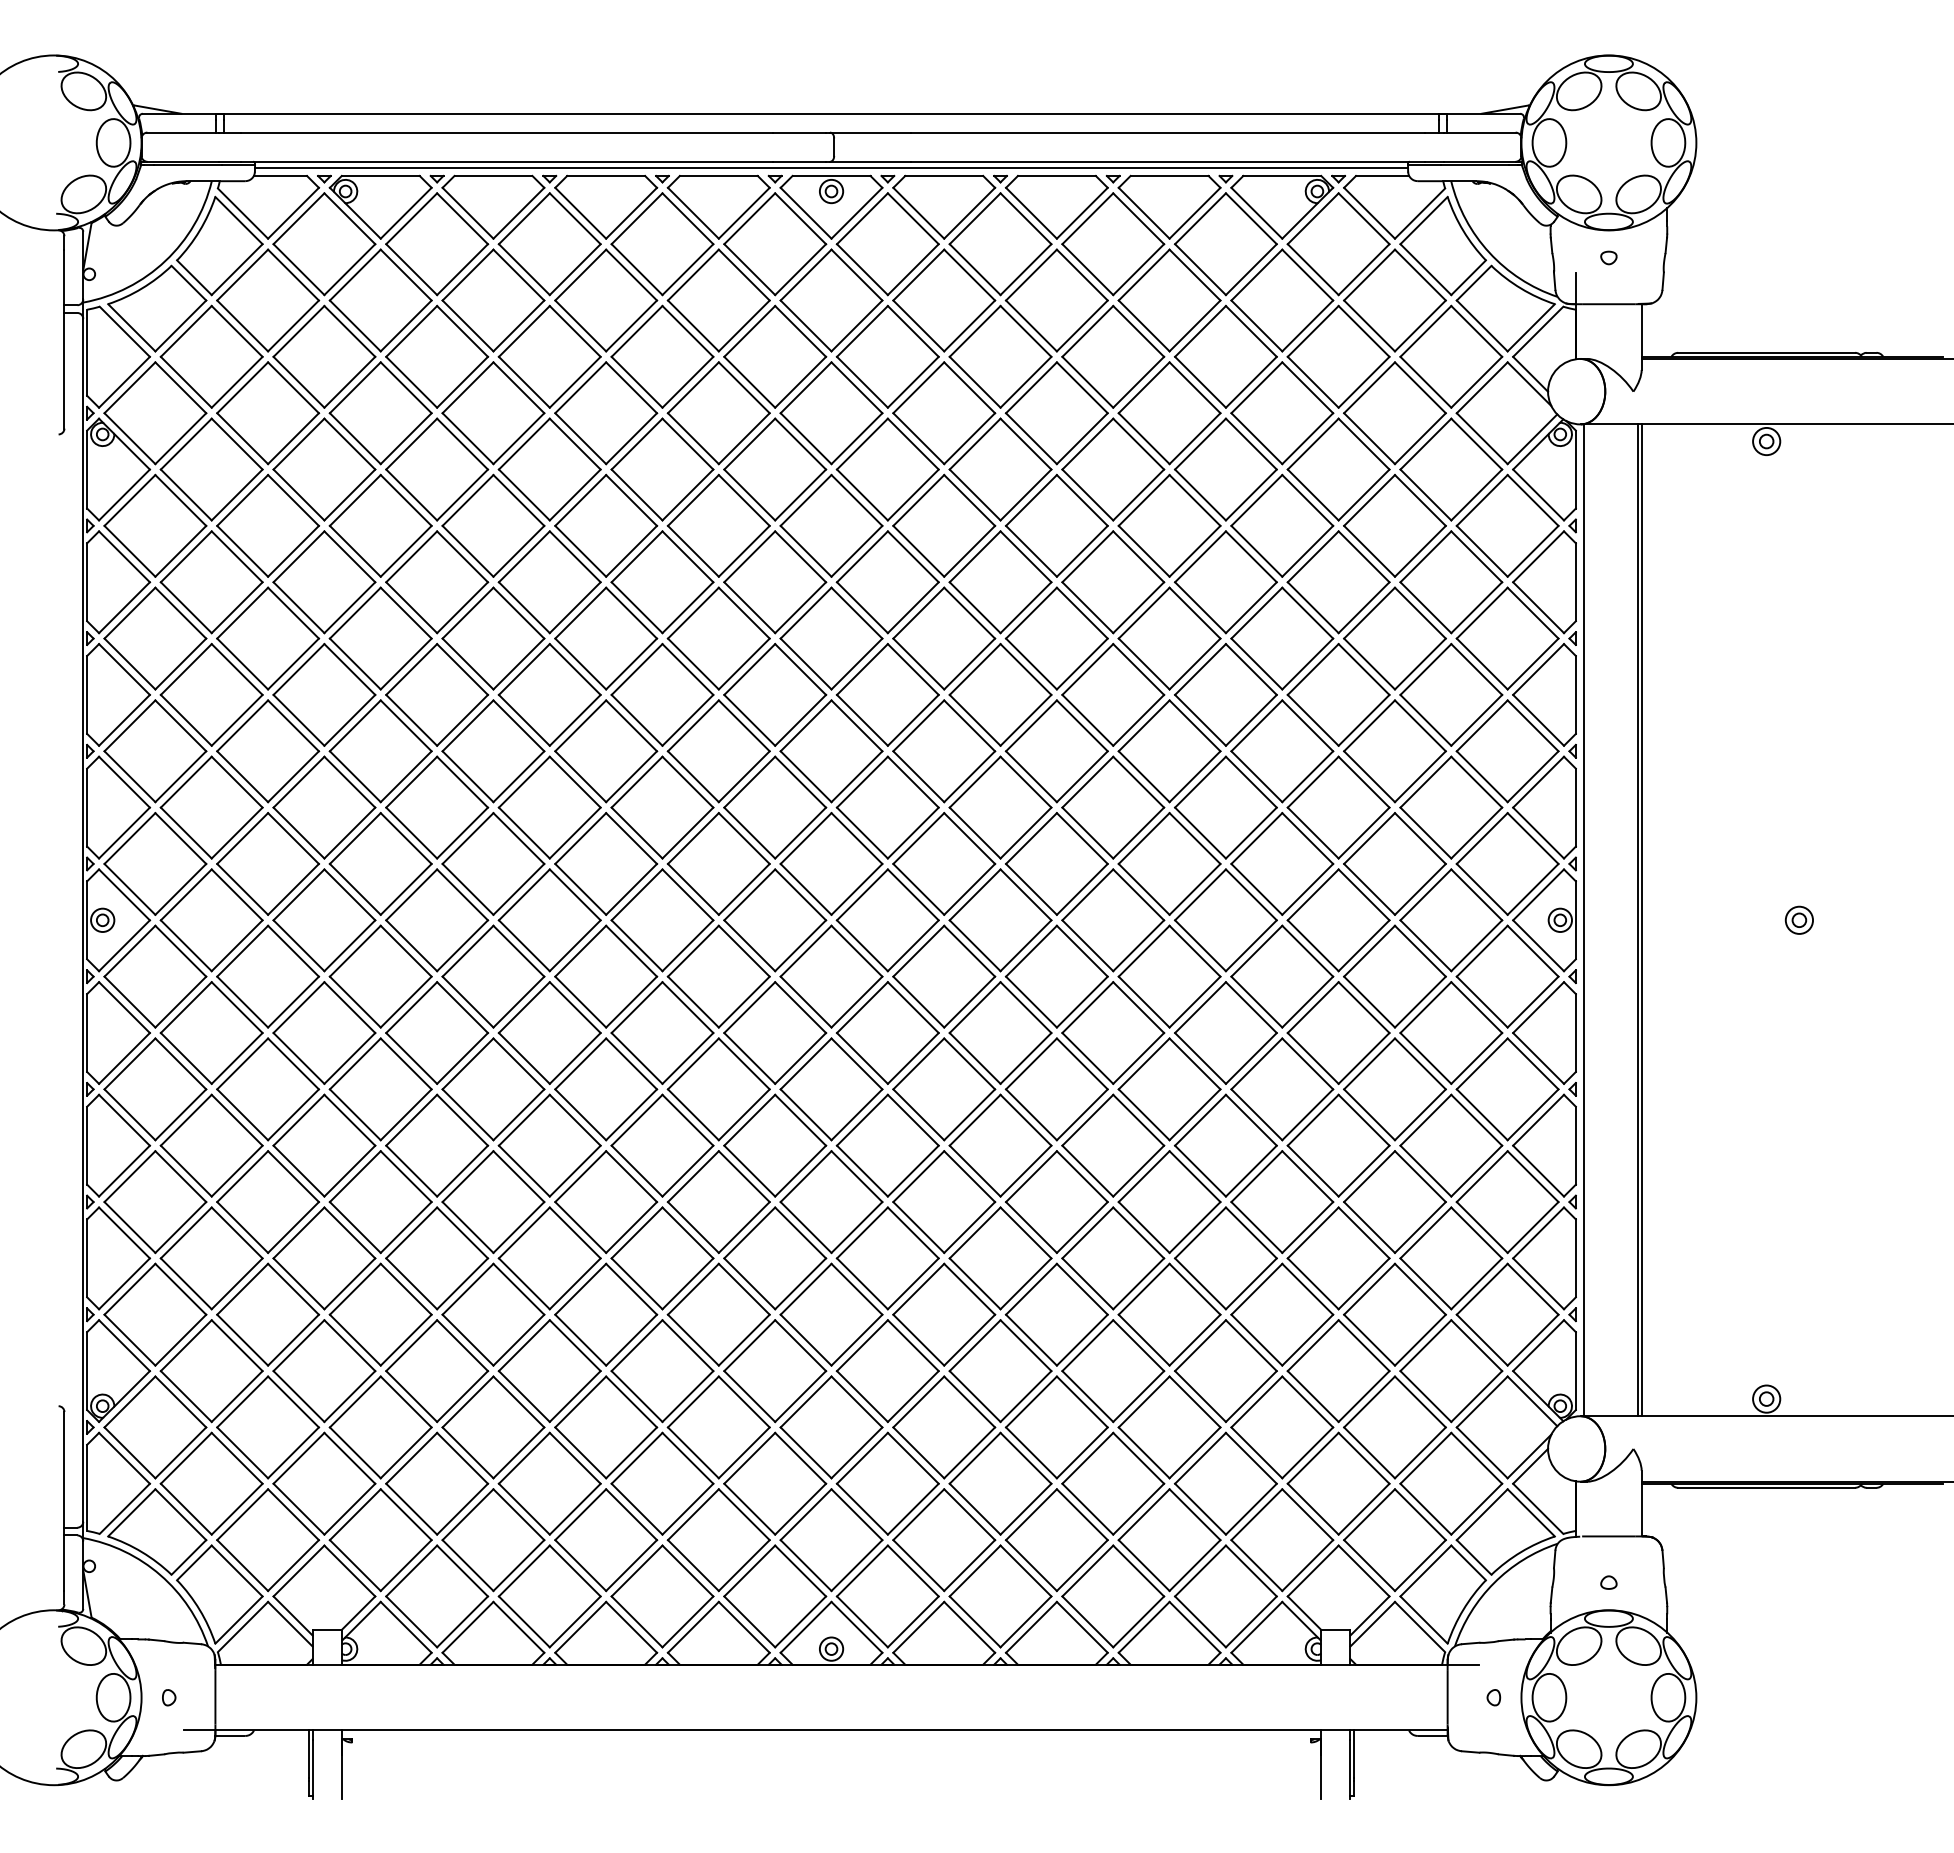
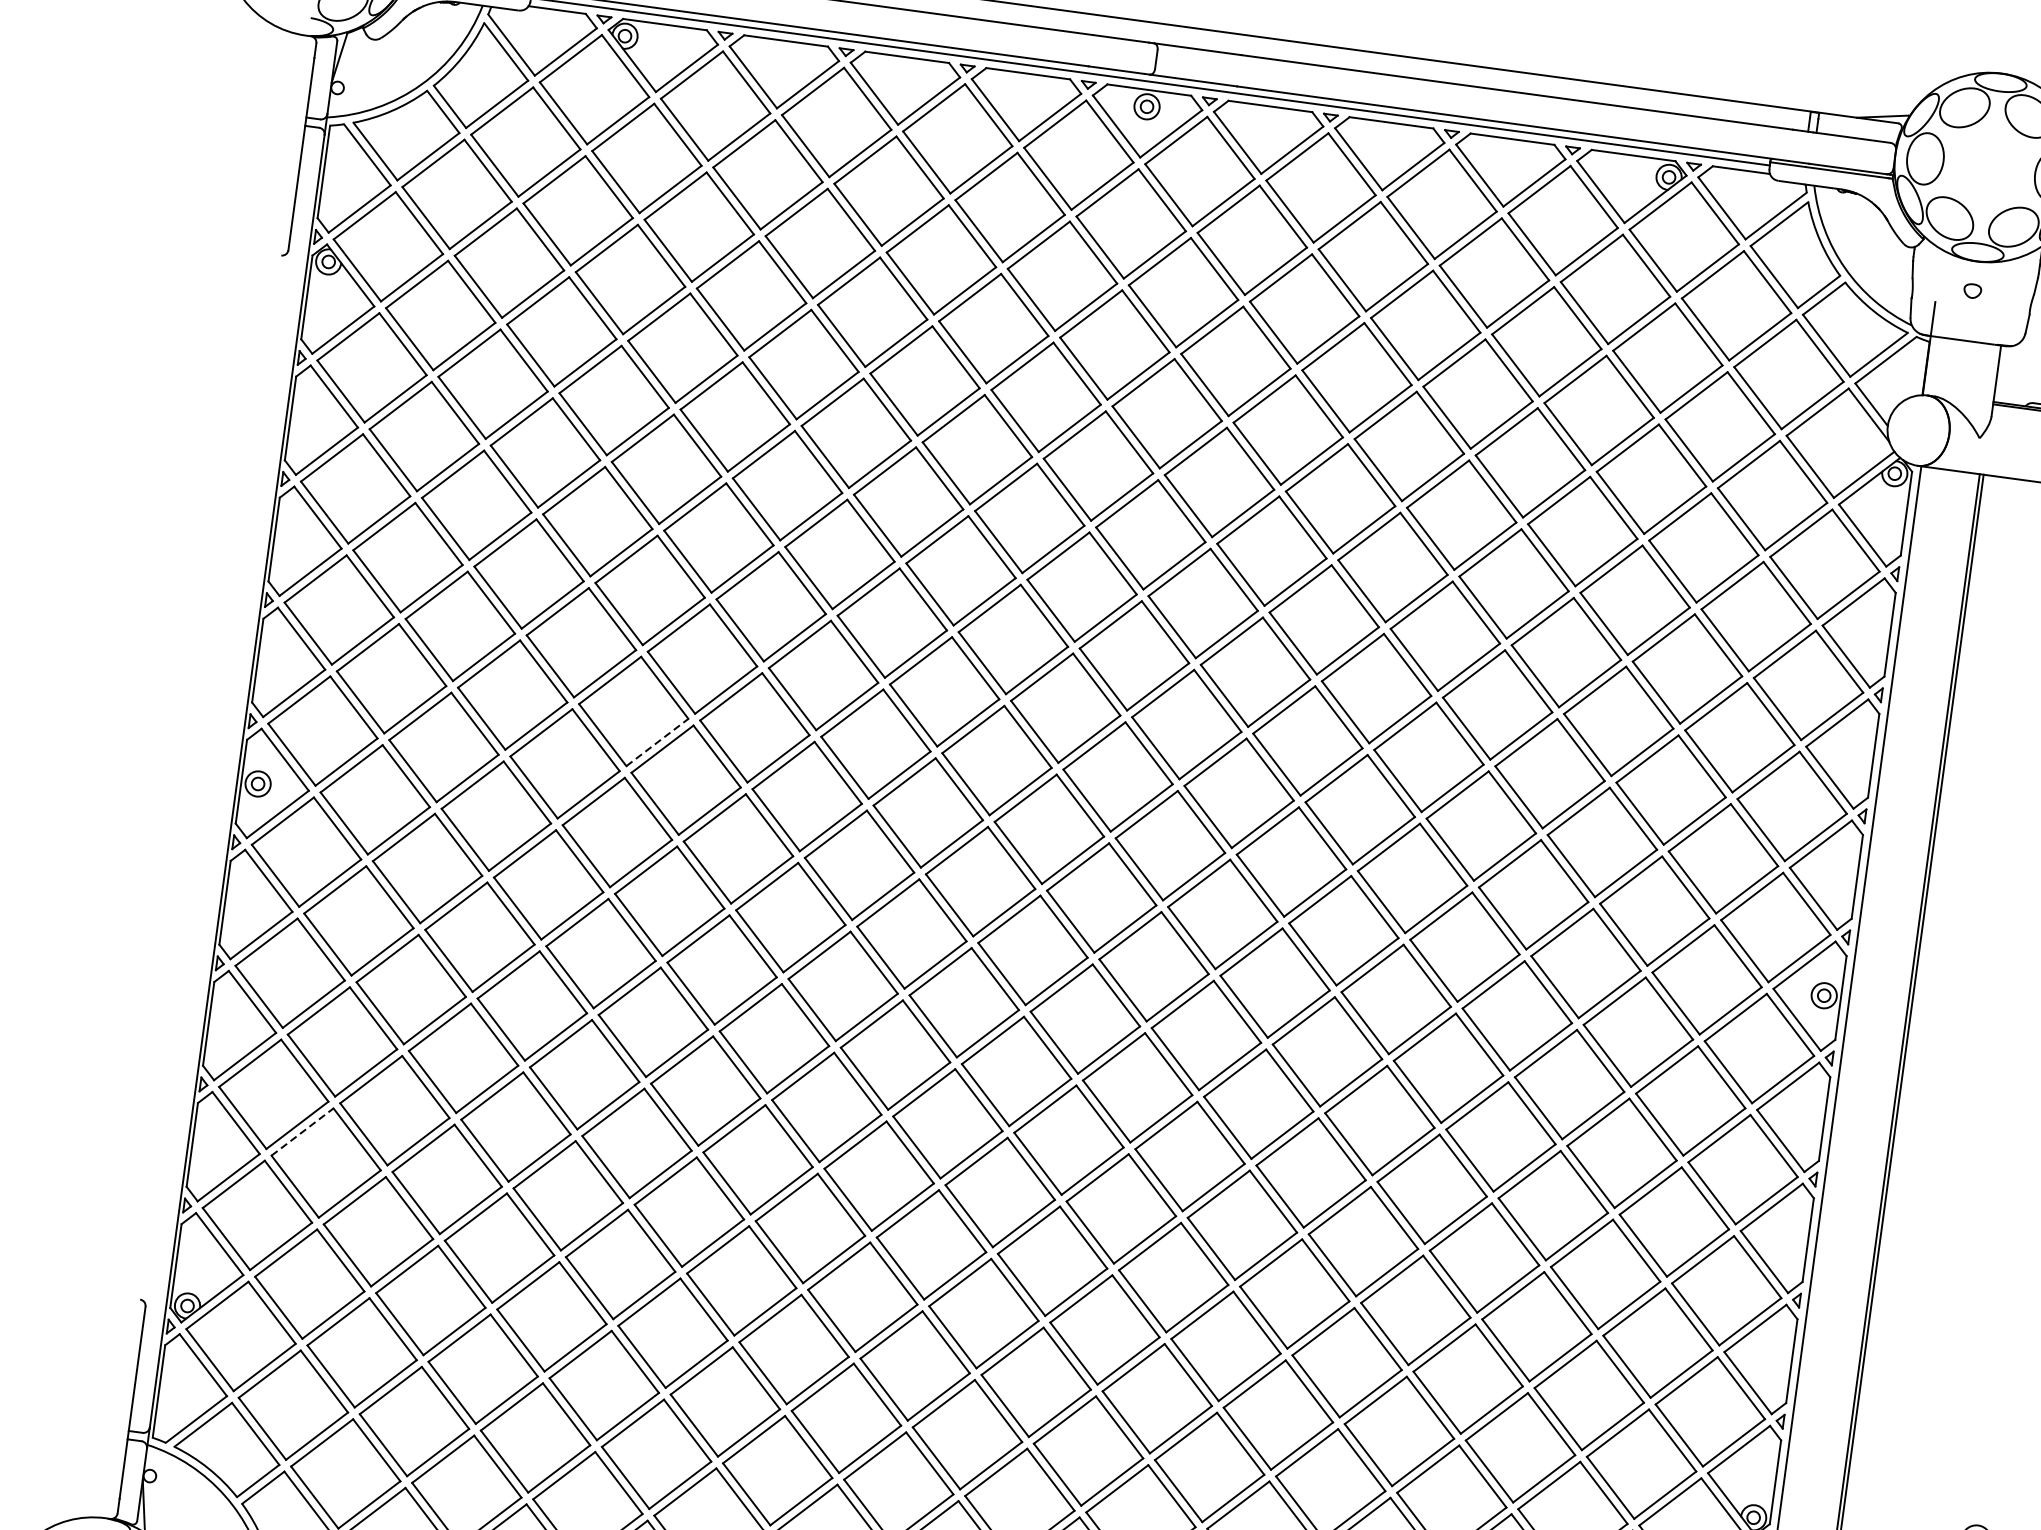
line: (462, 833) -> (657, 742), solid -> dashed
line: (186, 1232) -> (302, 1131), solid -> dashed

